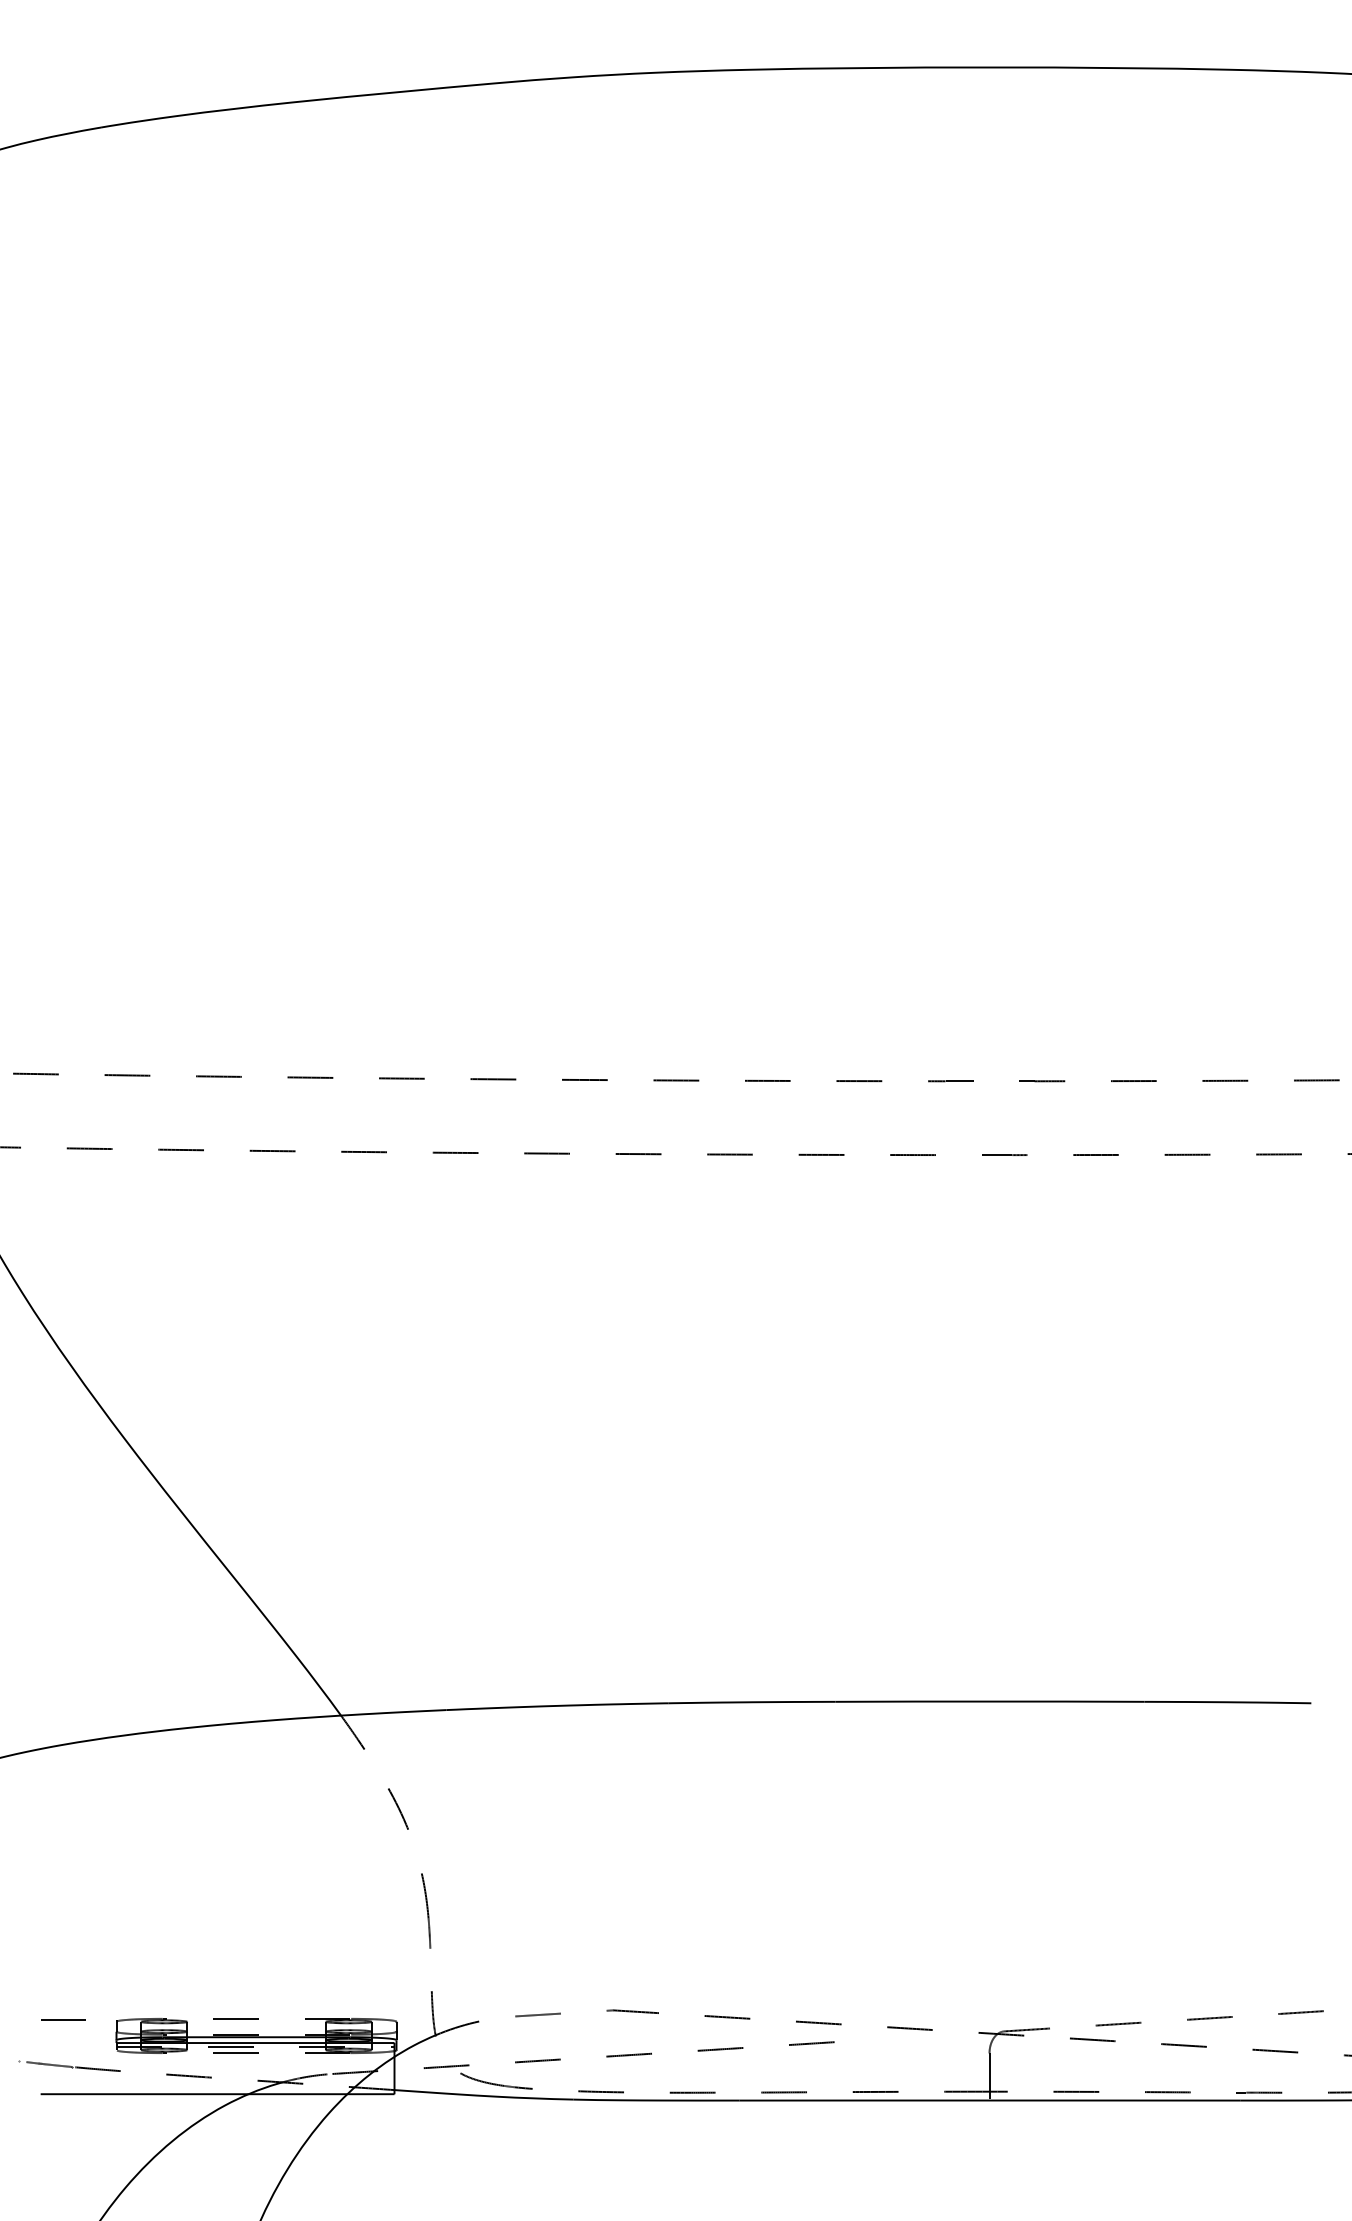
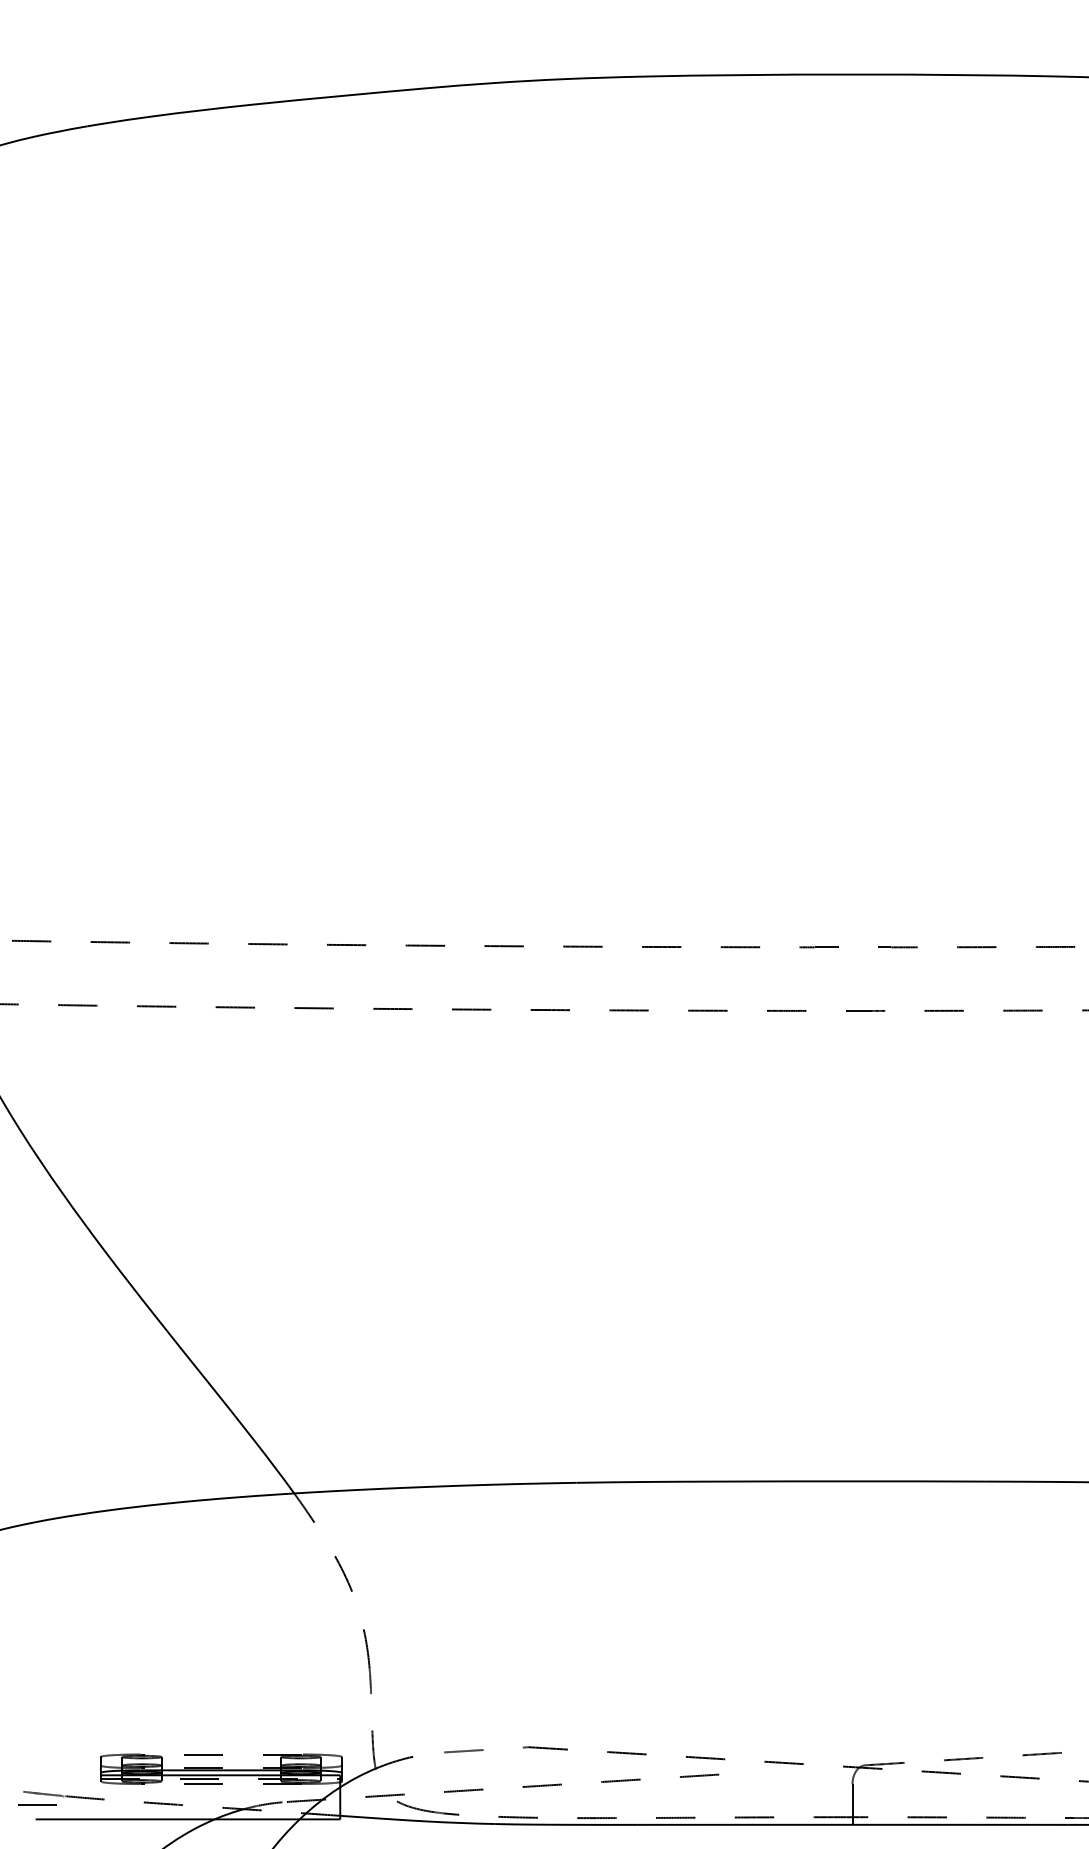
line: (63, 2019) -> (37, 1804), moved

